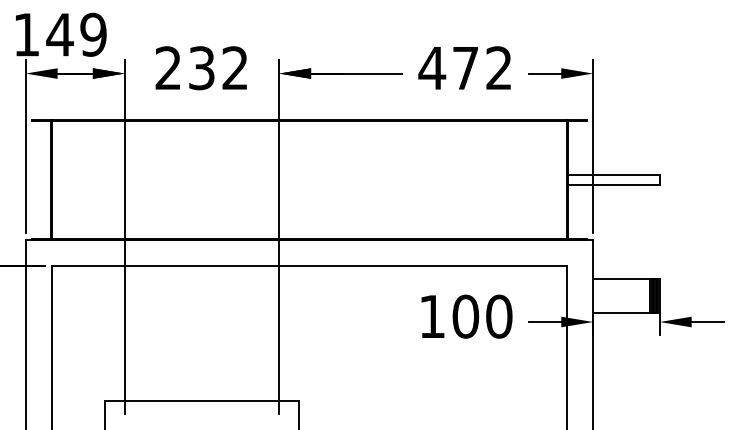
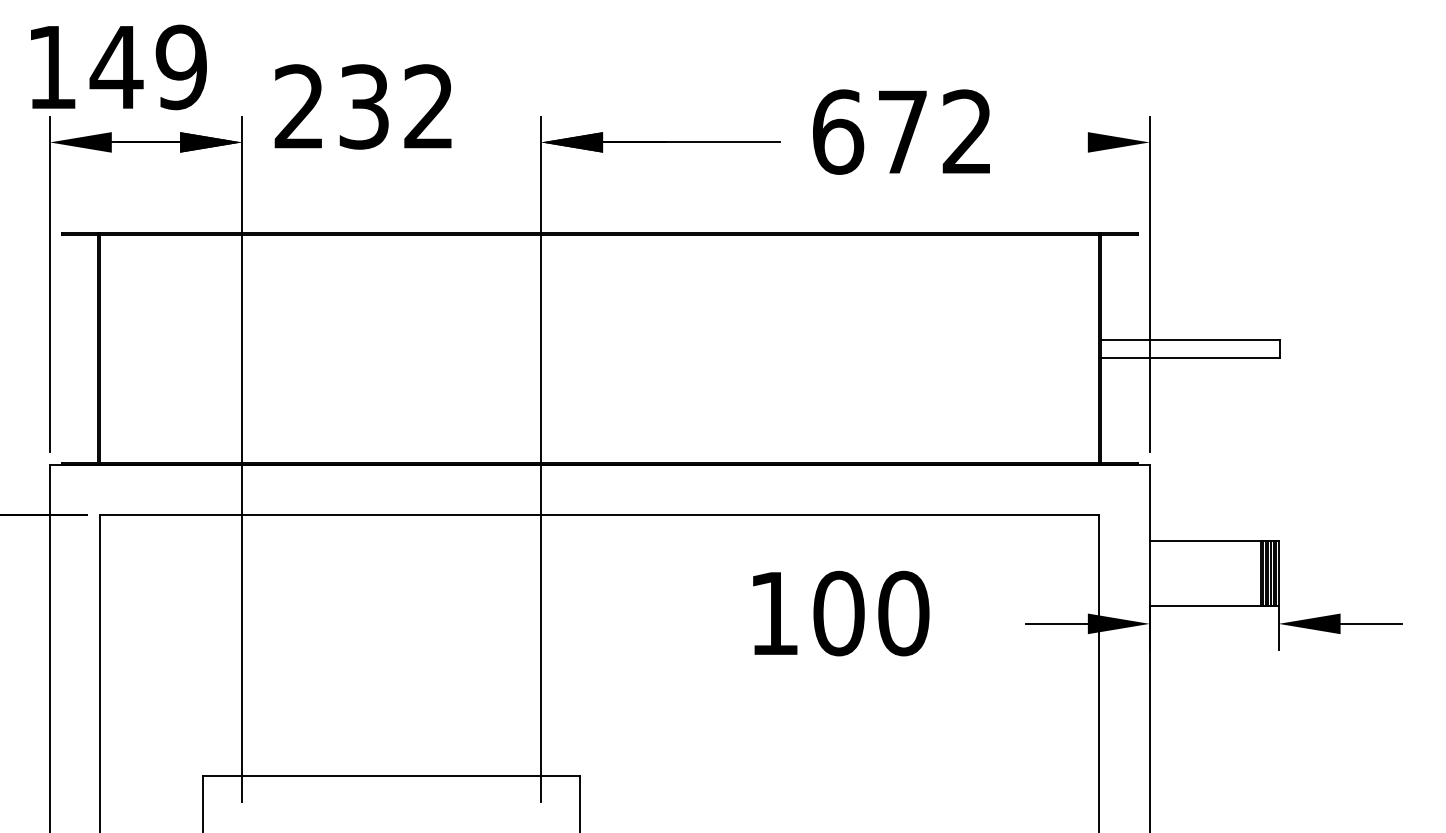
text: (200, 68) -> (361, 107), moved
text: (432, 68) -> (838, 132), 472 -> 672
line: (545, 73) -> (1057, 142), removed
text: (466, 316) -> (840, 613), moved

